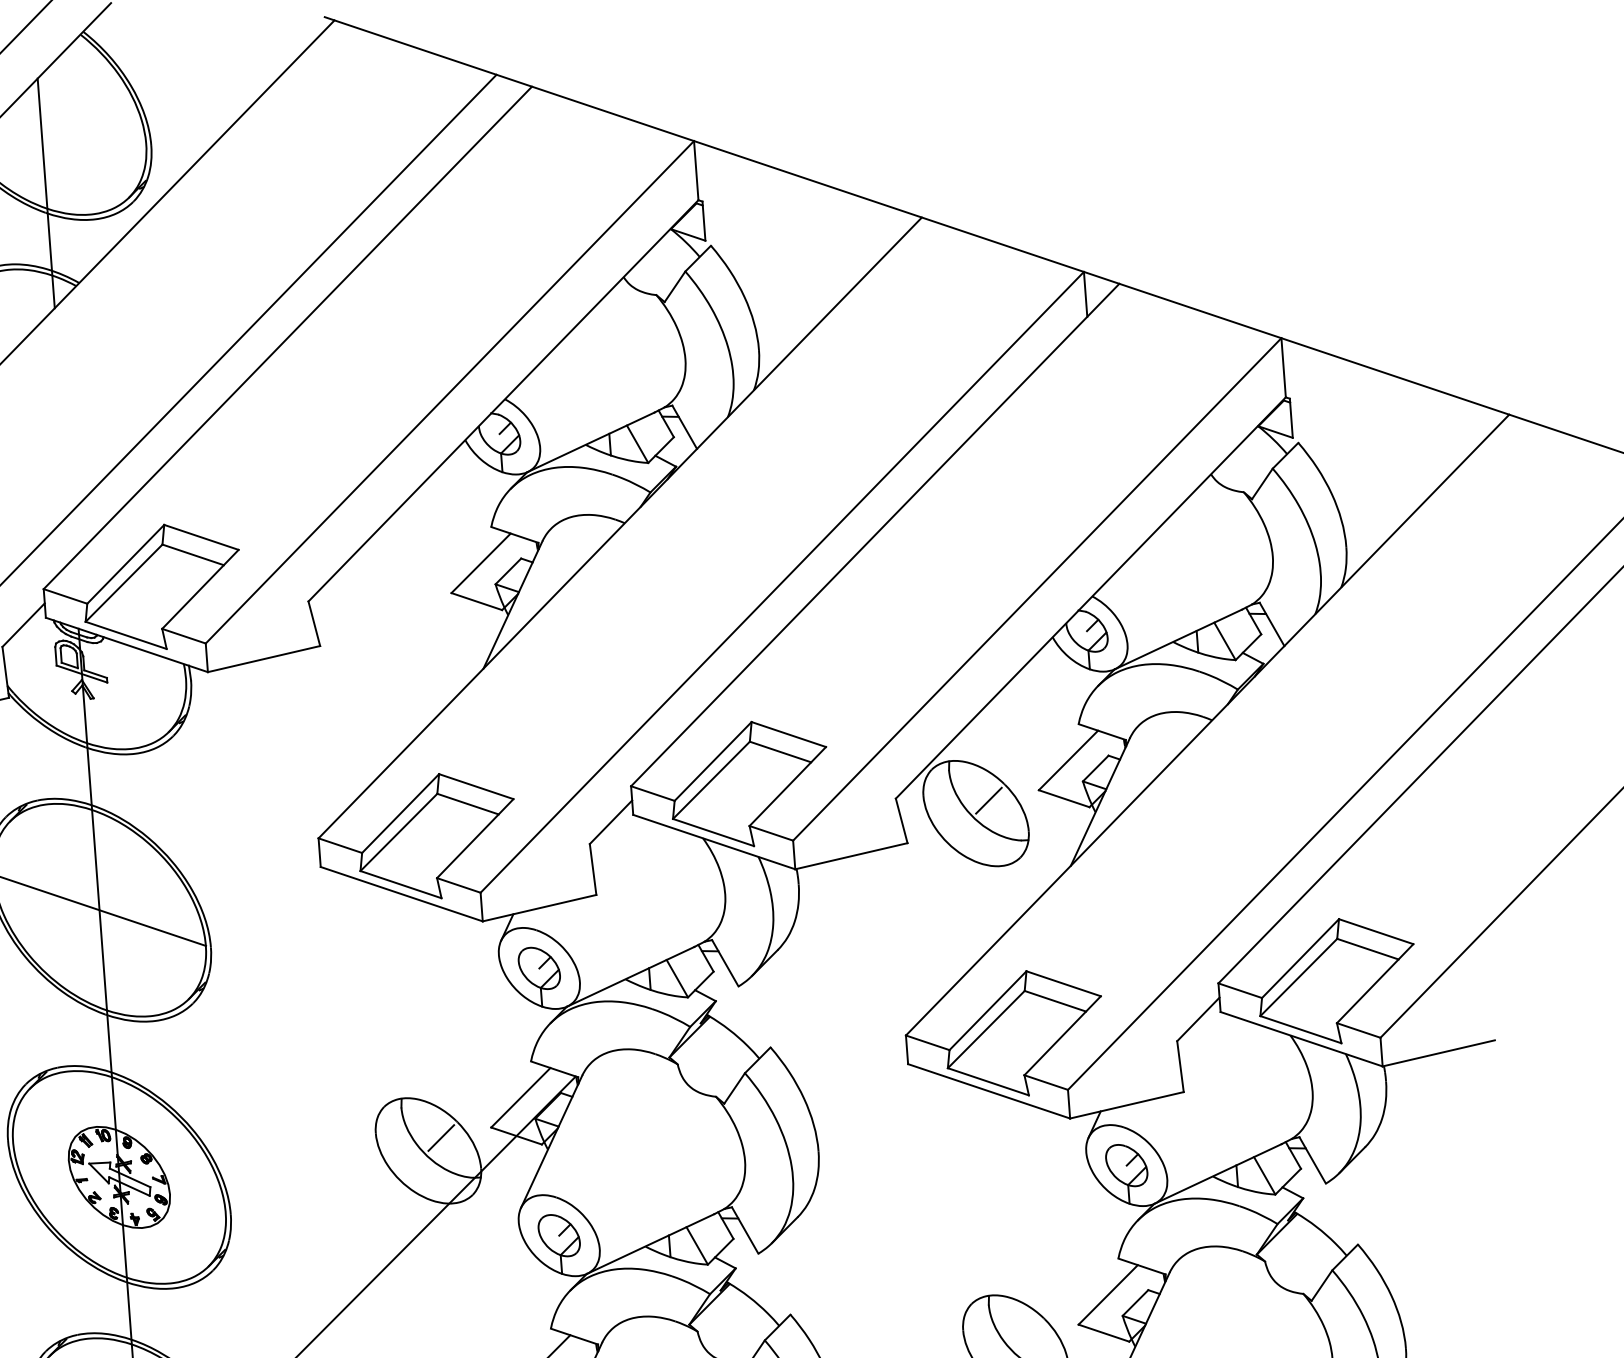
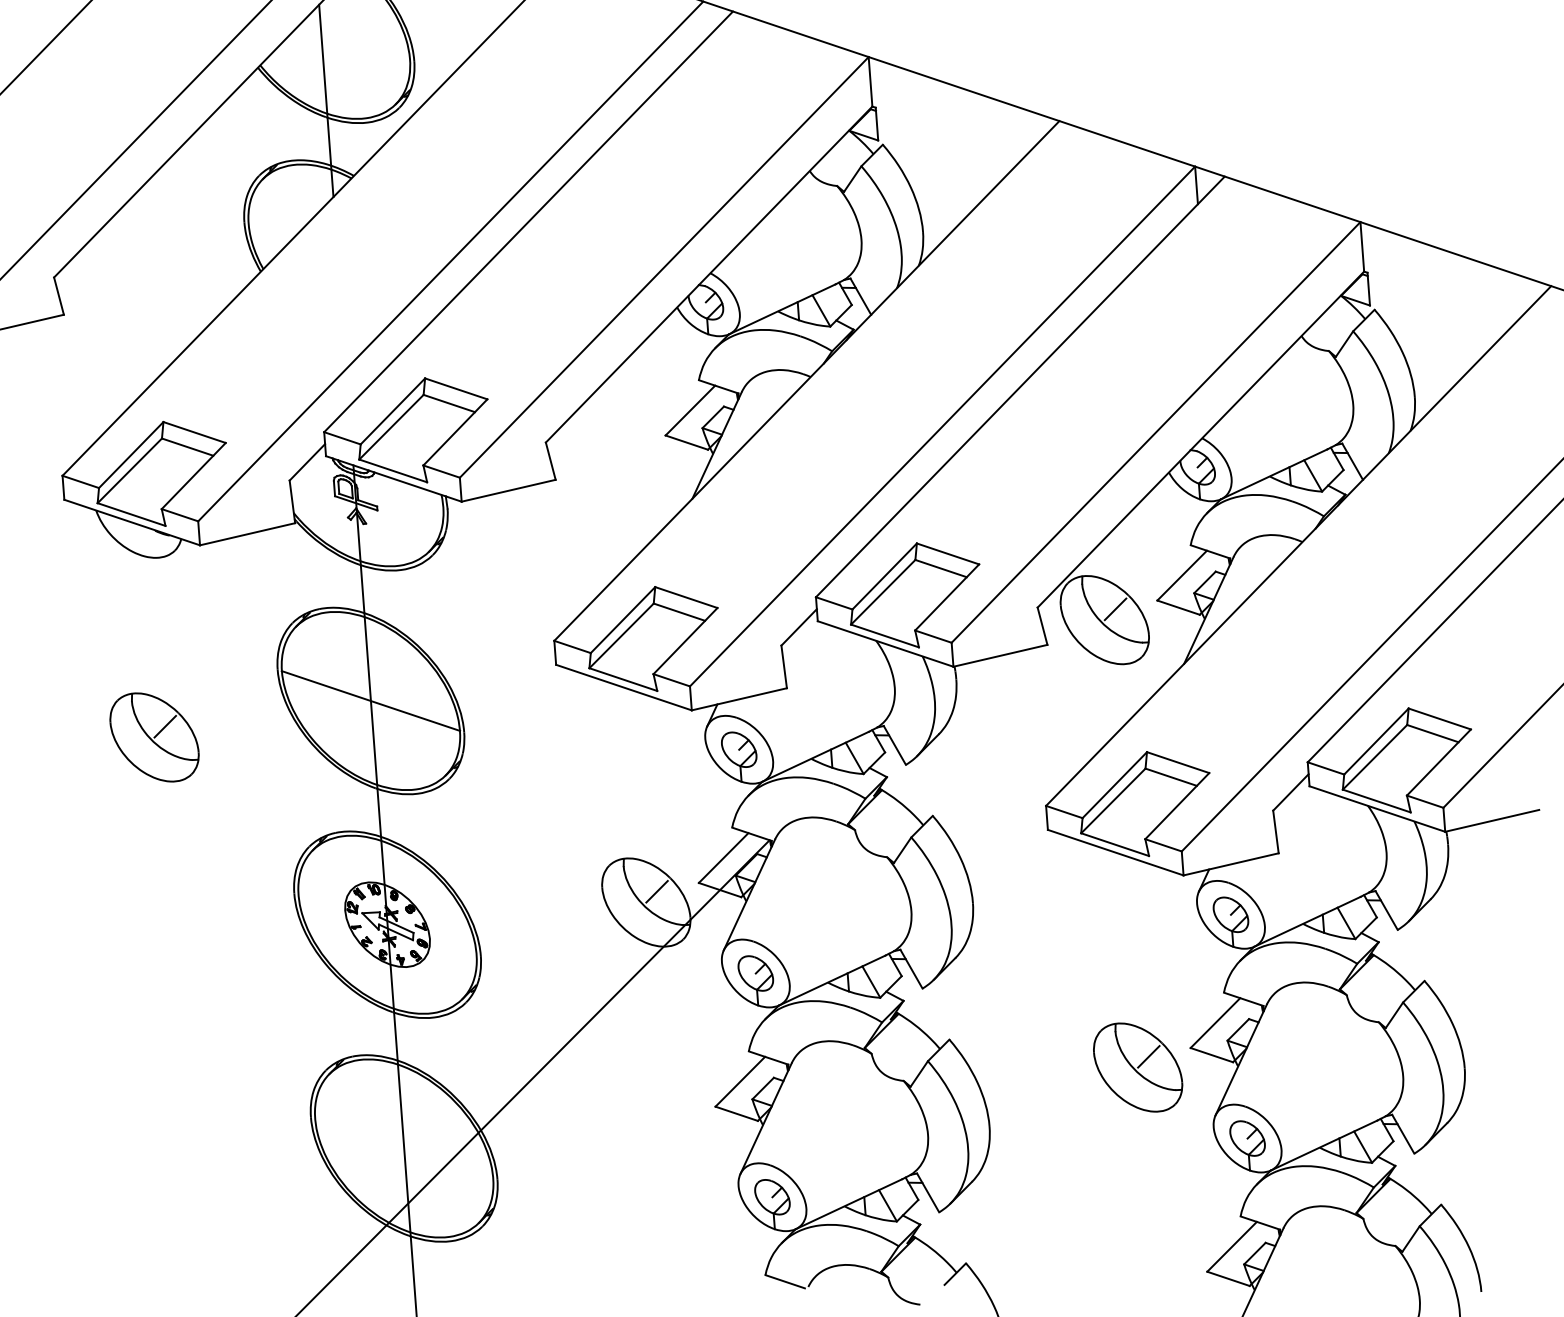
line: (1028, 1334) -> (1148, 1056), added

